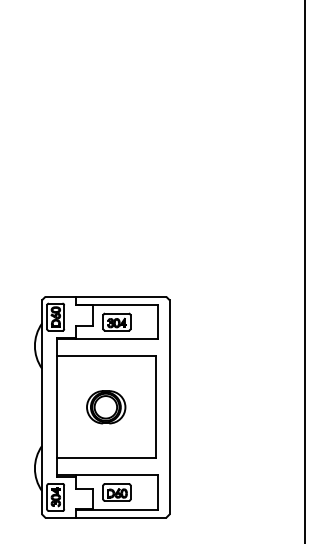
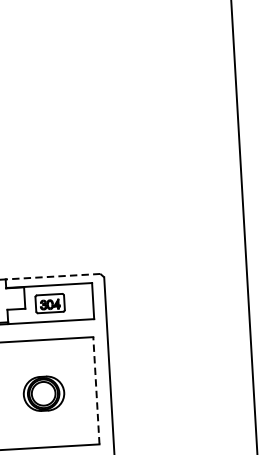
line: (120, 296) -> (52, 276), solid -> dashed
line: (156, 406) -> (96, 389), solid -> dashed

